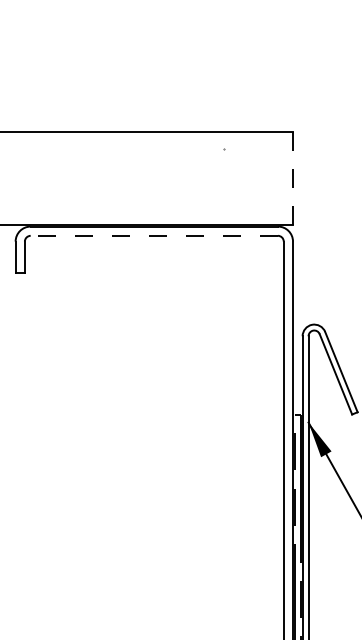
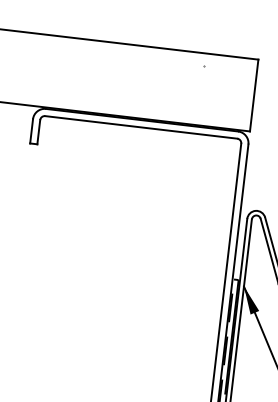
line: (293, 179) -> (254, 96), dashed -> solid
line: (154, 235) -> (141, 127), dashed -> solid

